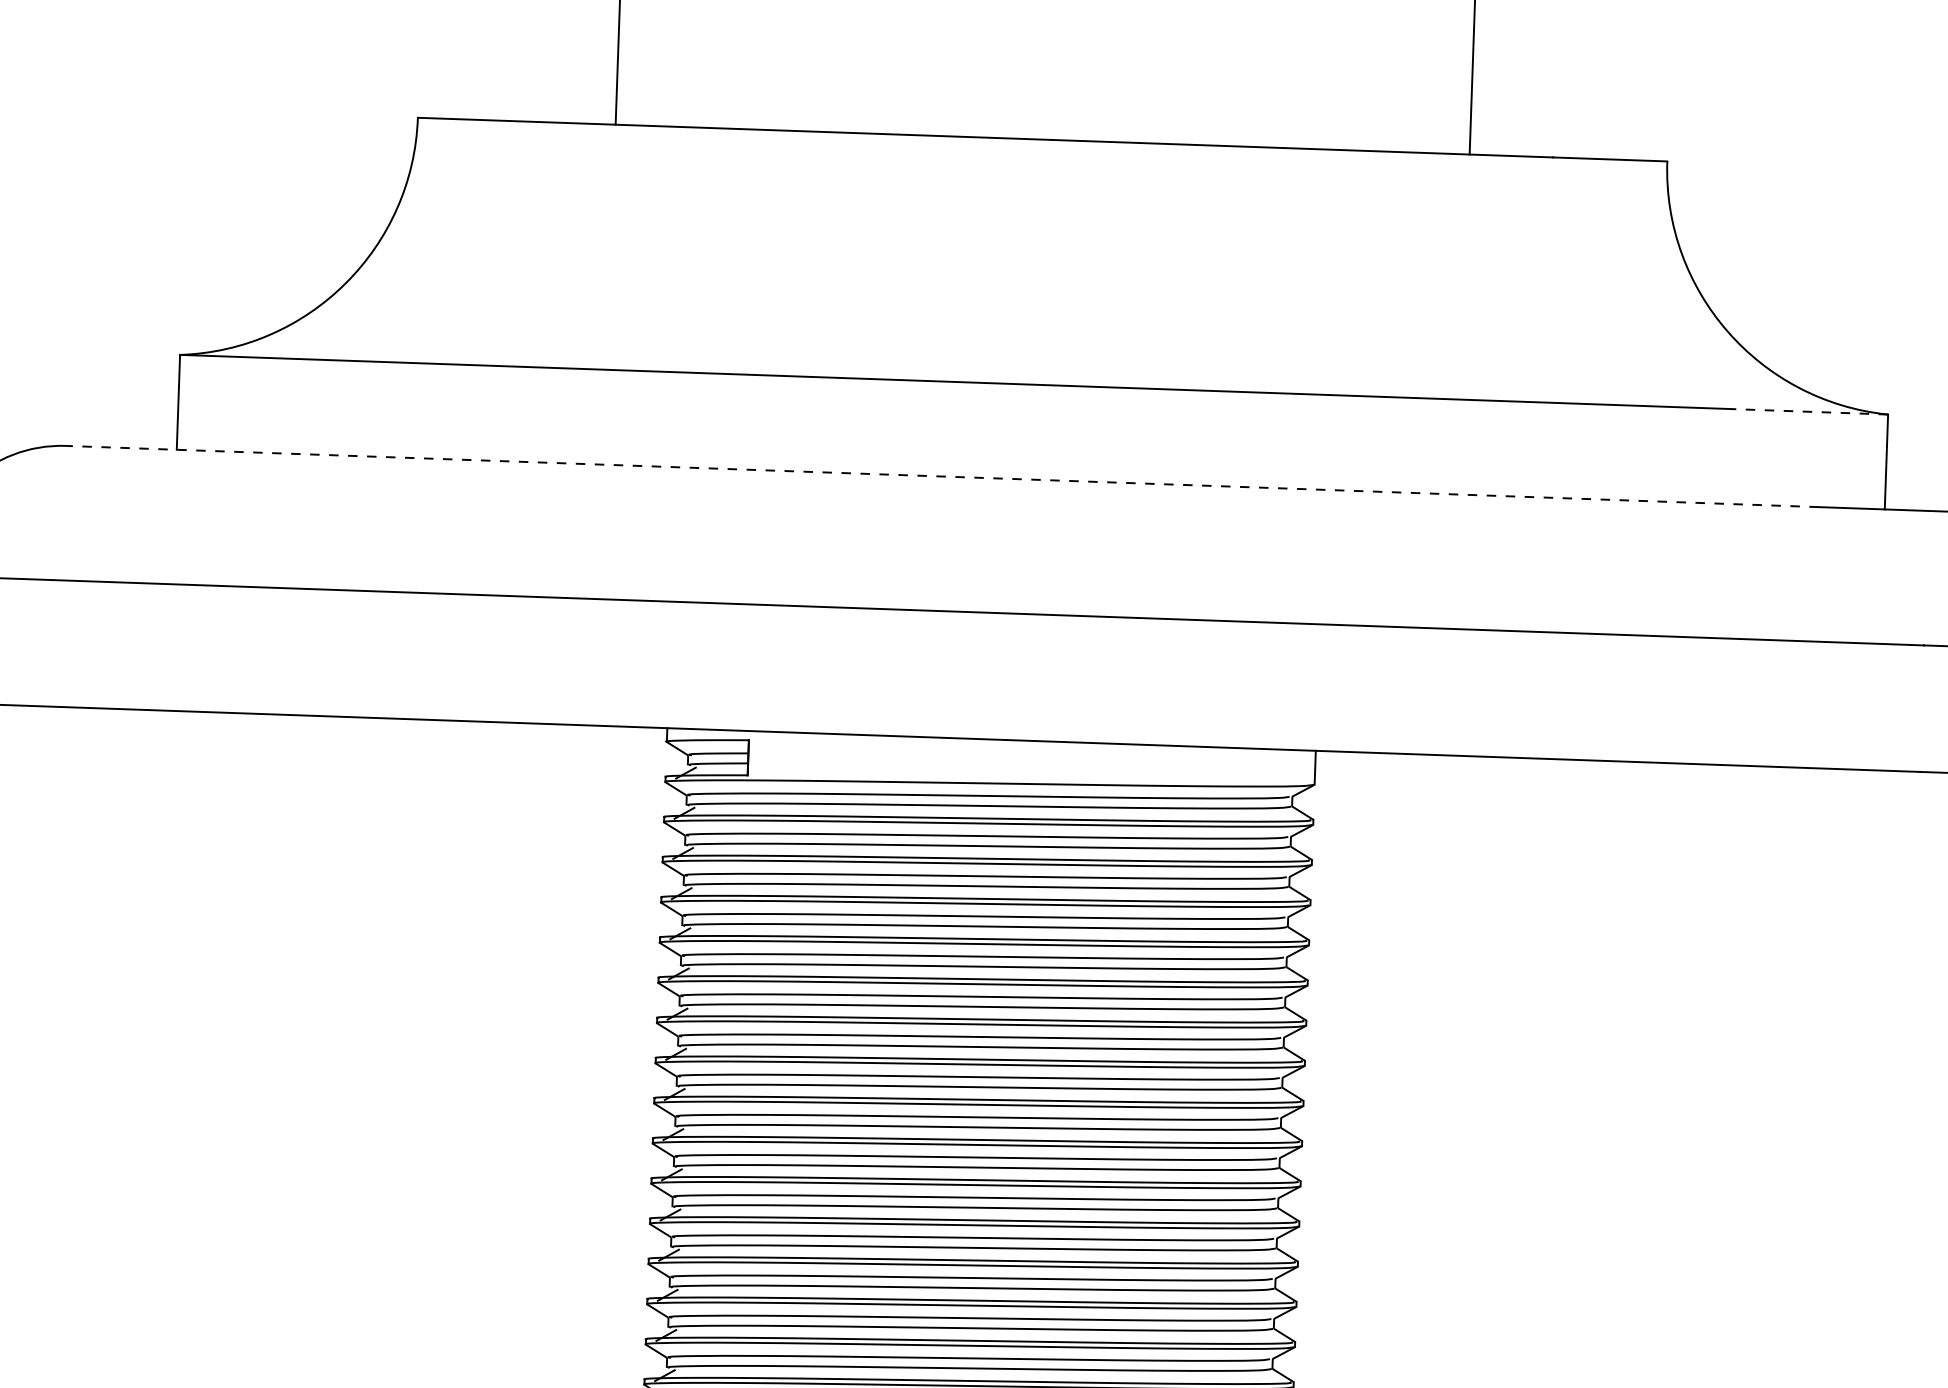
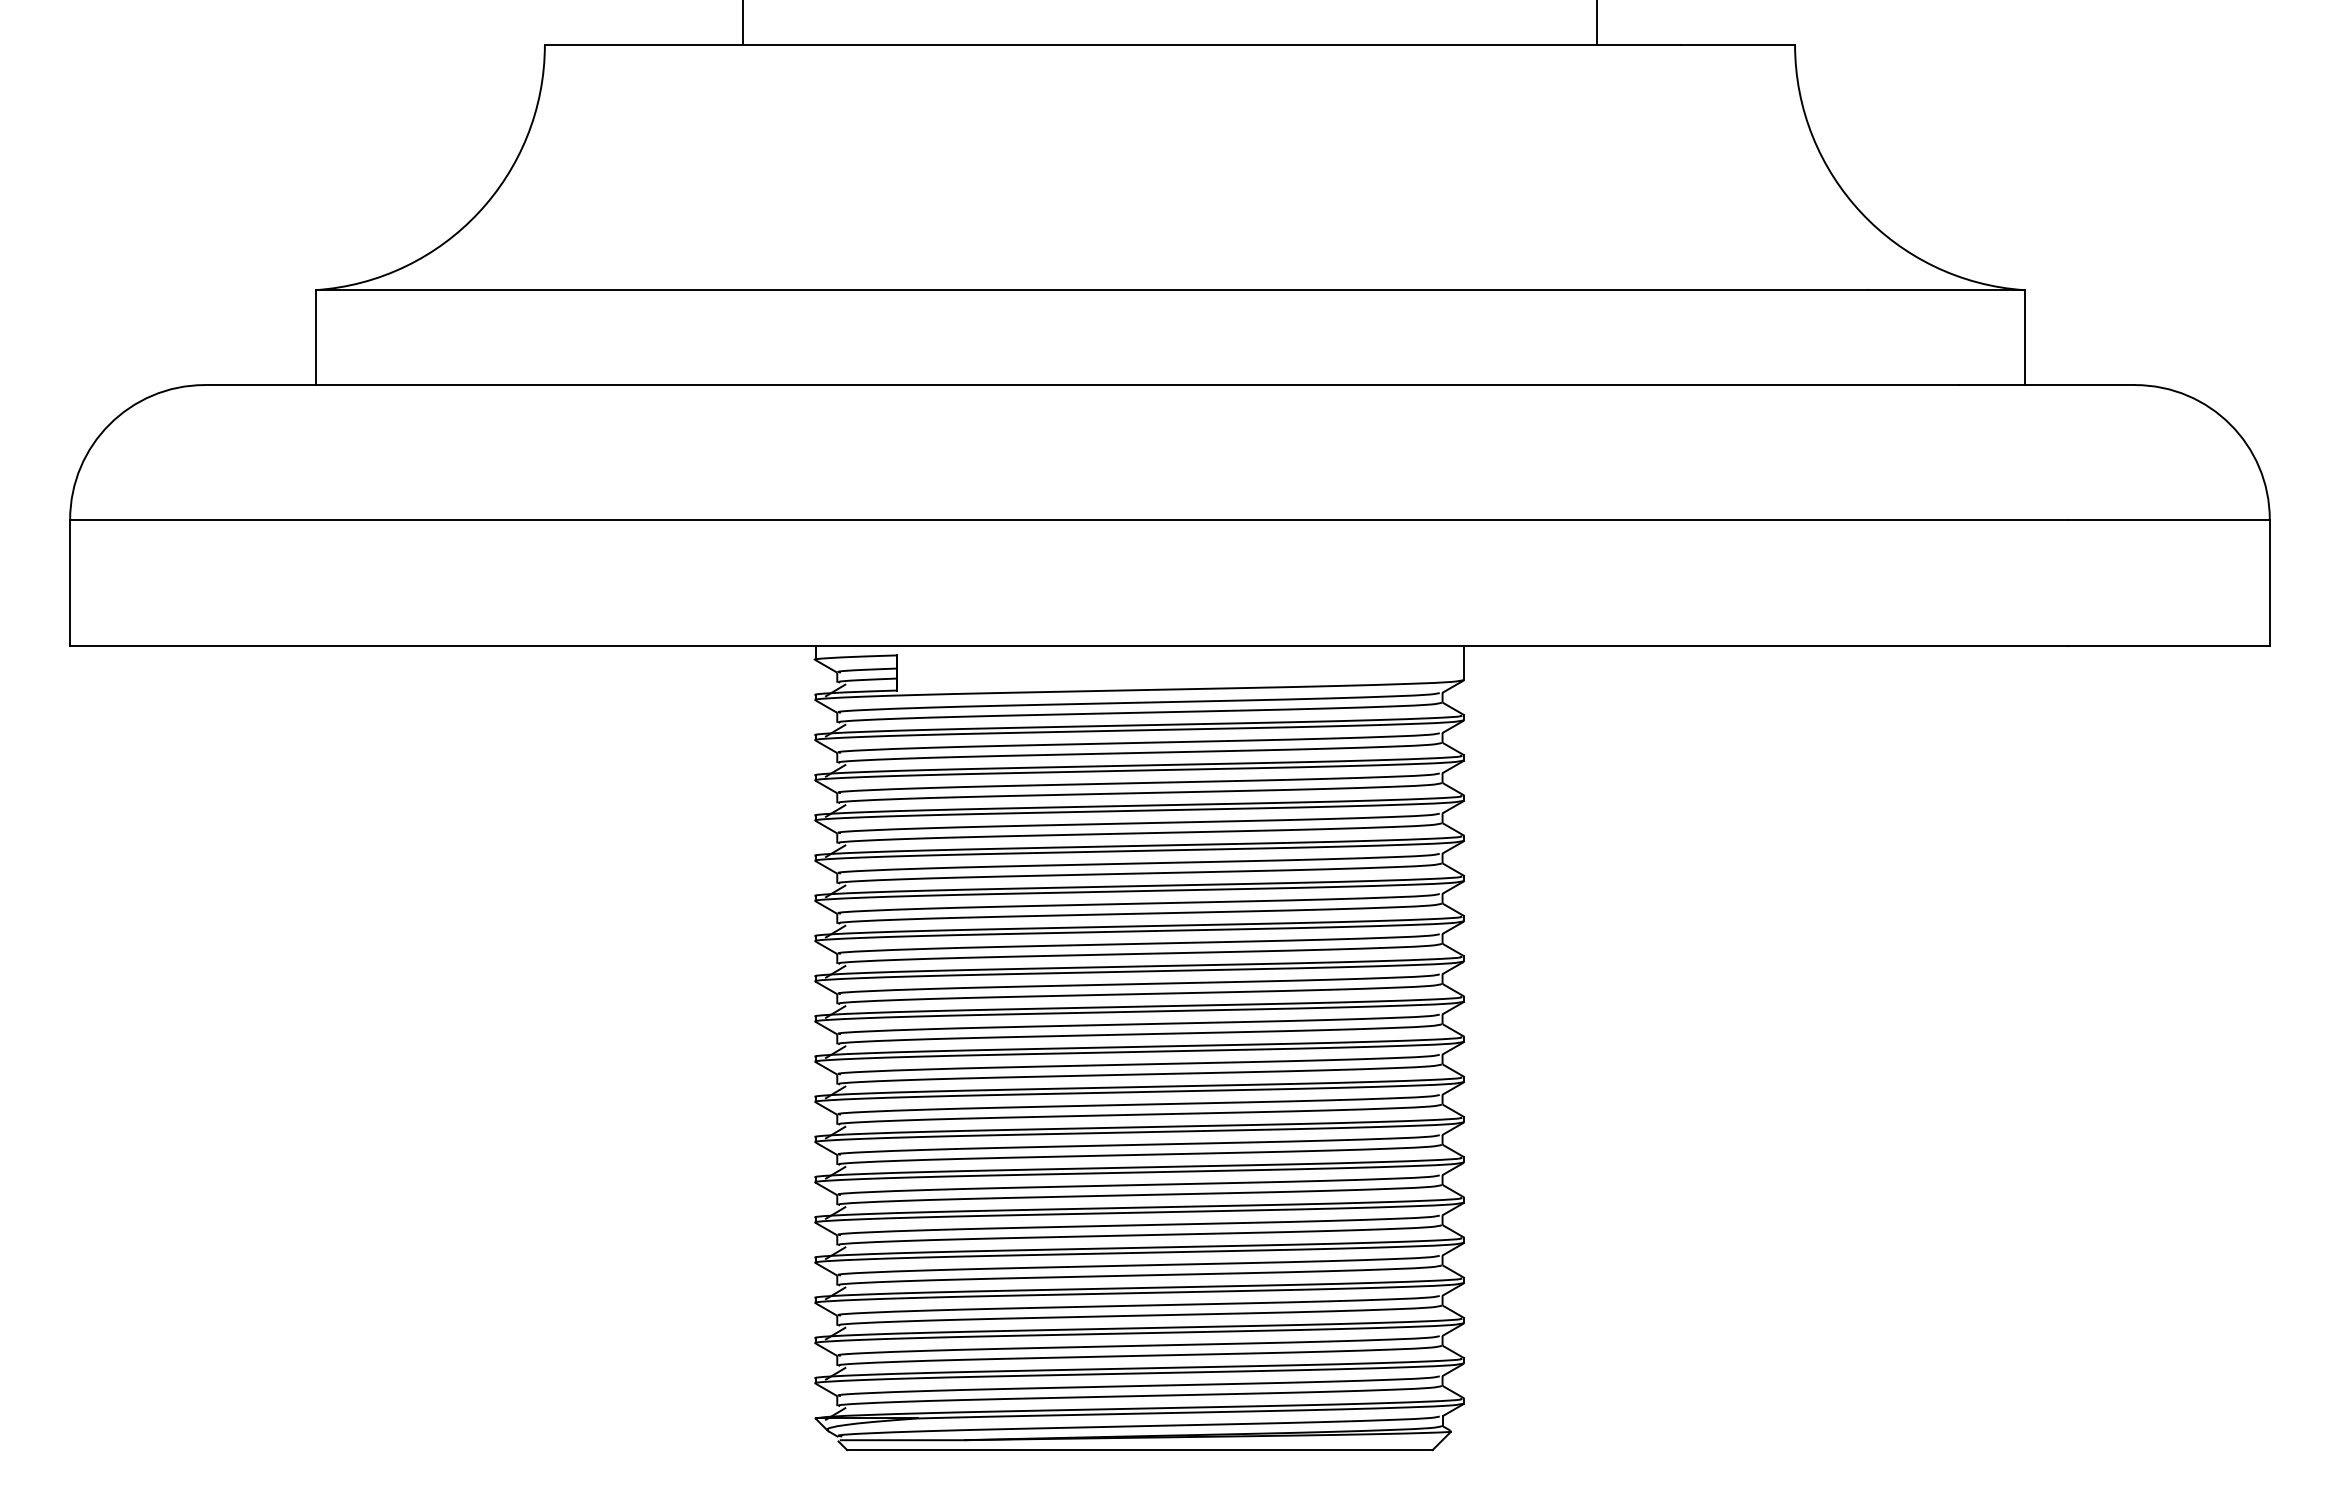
line: (1809, 412) -> (1945, 290), dashed -> solid
line: (942, 476) -> (1081, 385), dashed -> solid

